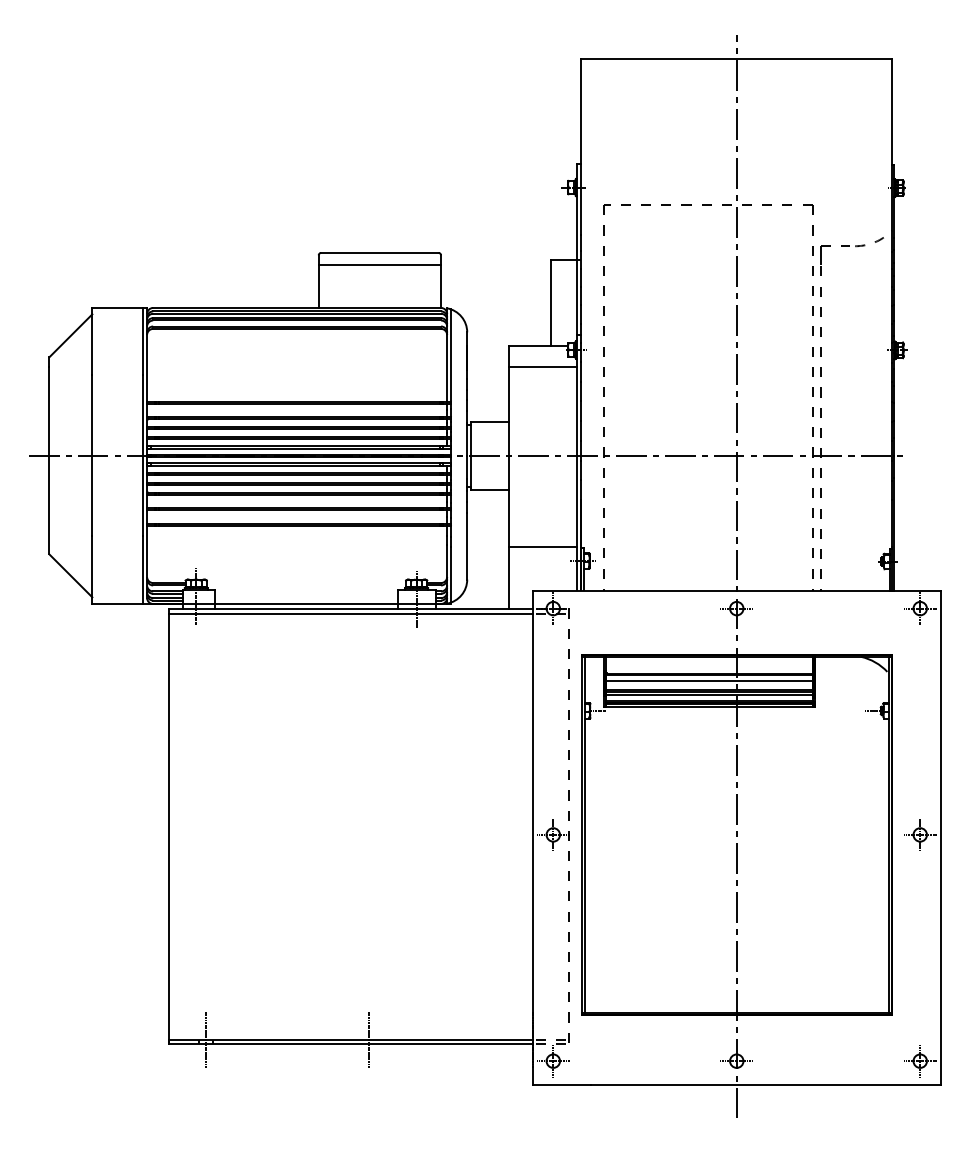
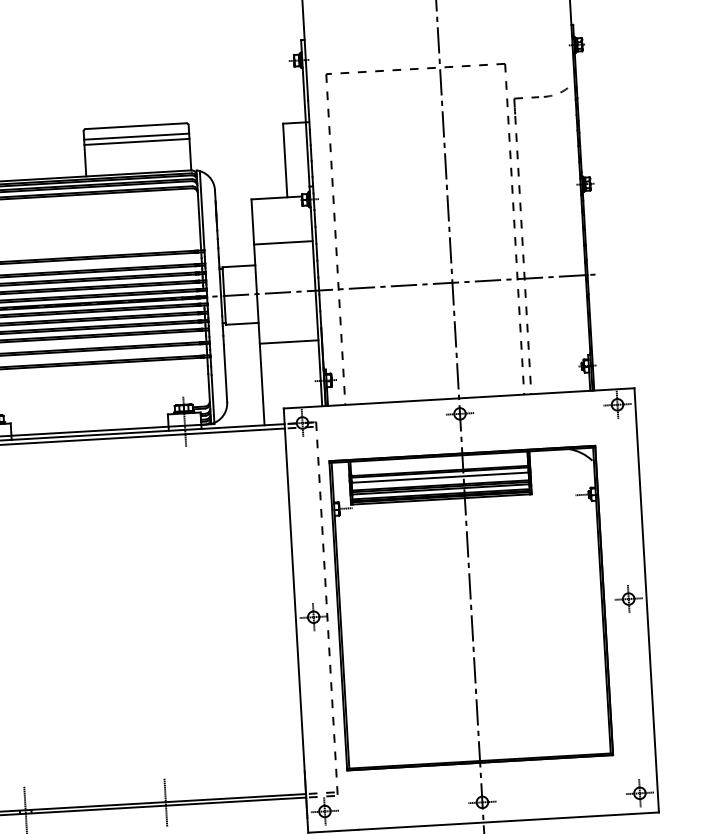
line: (379, 271) -> (136, 142), added
line: (543, 367) -> (283, 243), moved
line: (543, 546) -> (289, 341), moved

